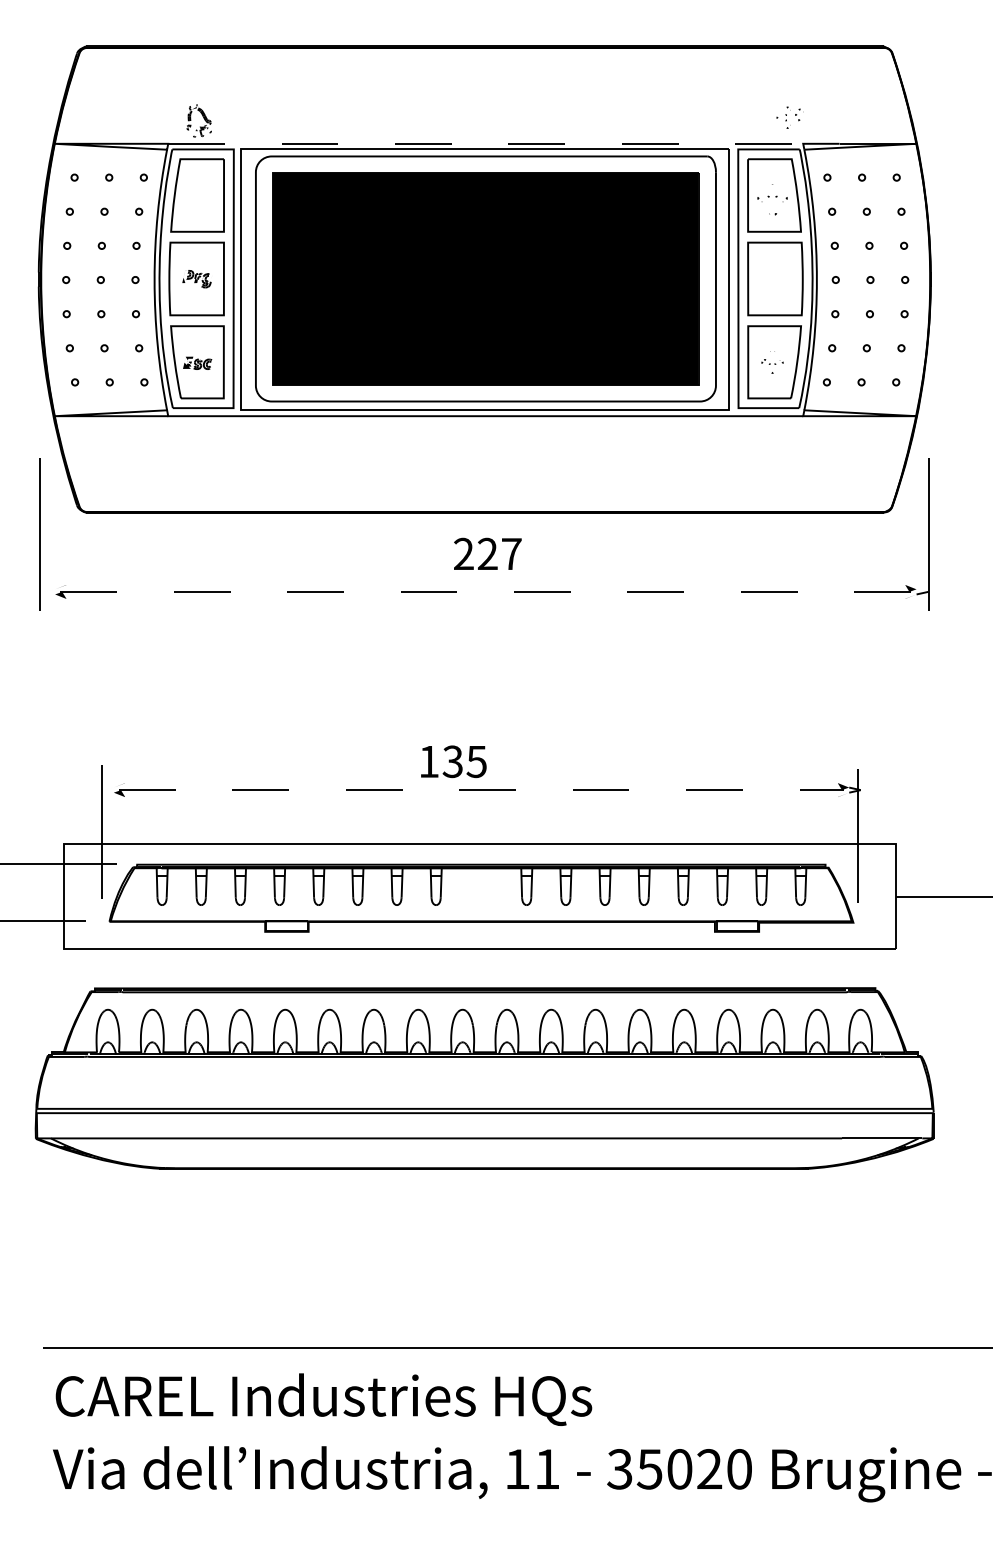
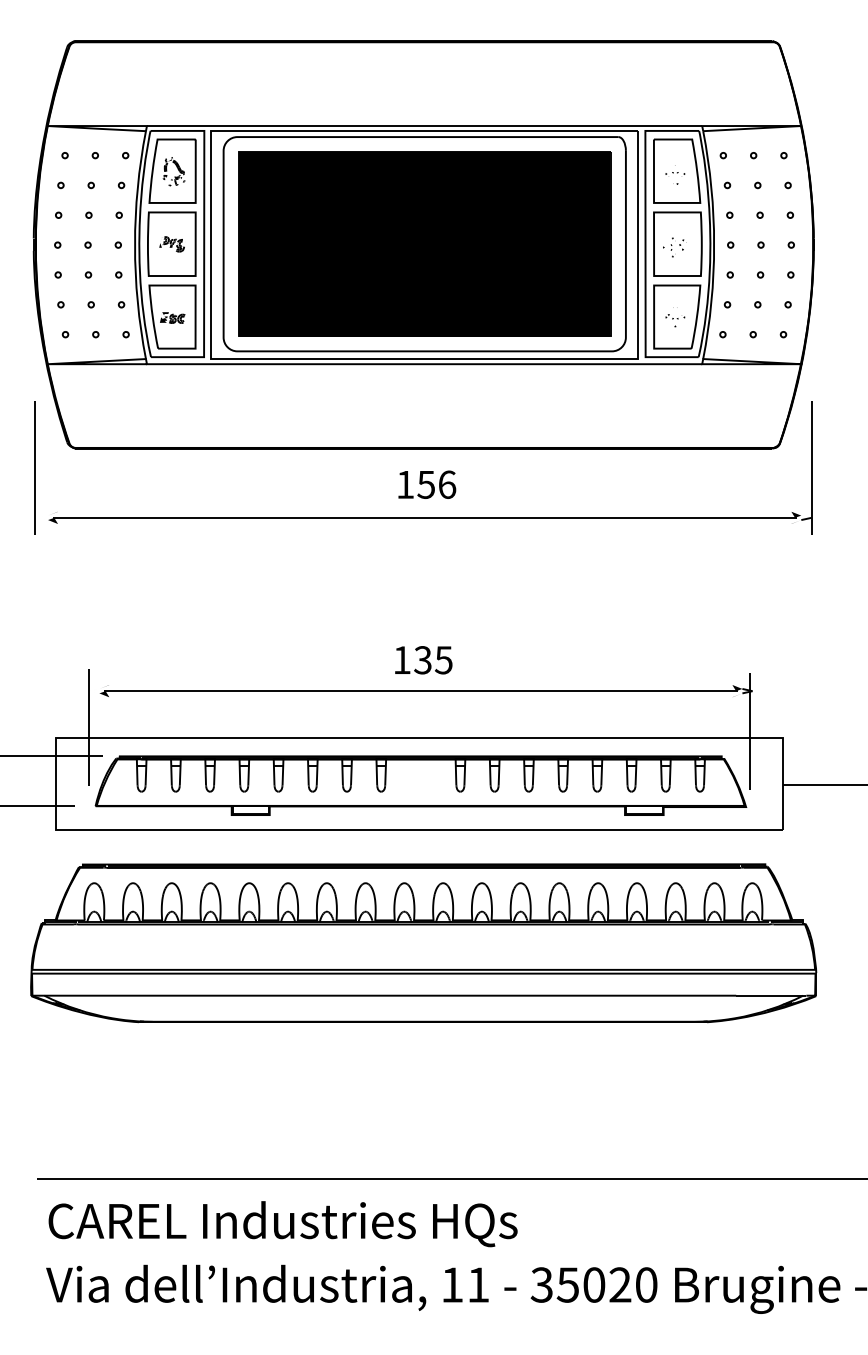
part: (789, 117) -> (674, 247), moved
part: (198, 120) -> (173, 171), moved
line: (485, 143) -> (424, 125), dashed -> solid
part: (772, 199) -> (675, 174), size x0.71
text: (487, 553) -> (426, 484), 227 -> 156
line: (486, 591) -> (425, 517), dashed -> solid
text: (453, 761) -> (423, 660), moved
line: (481, 790) -> (420, 691), dashed -> solid

